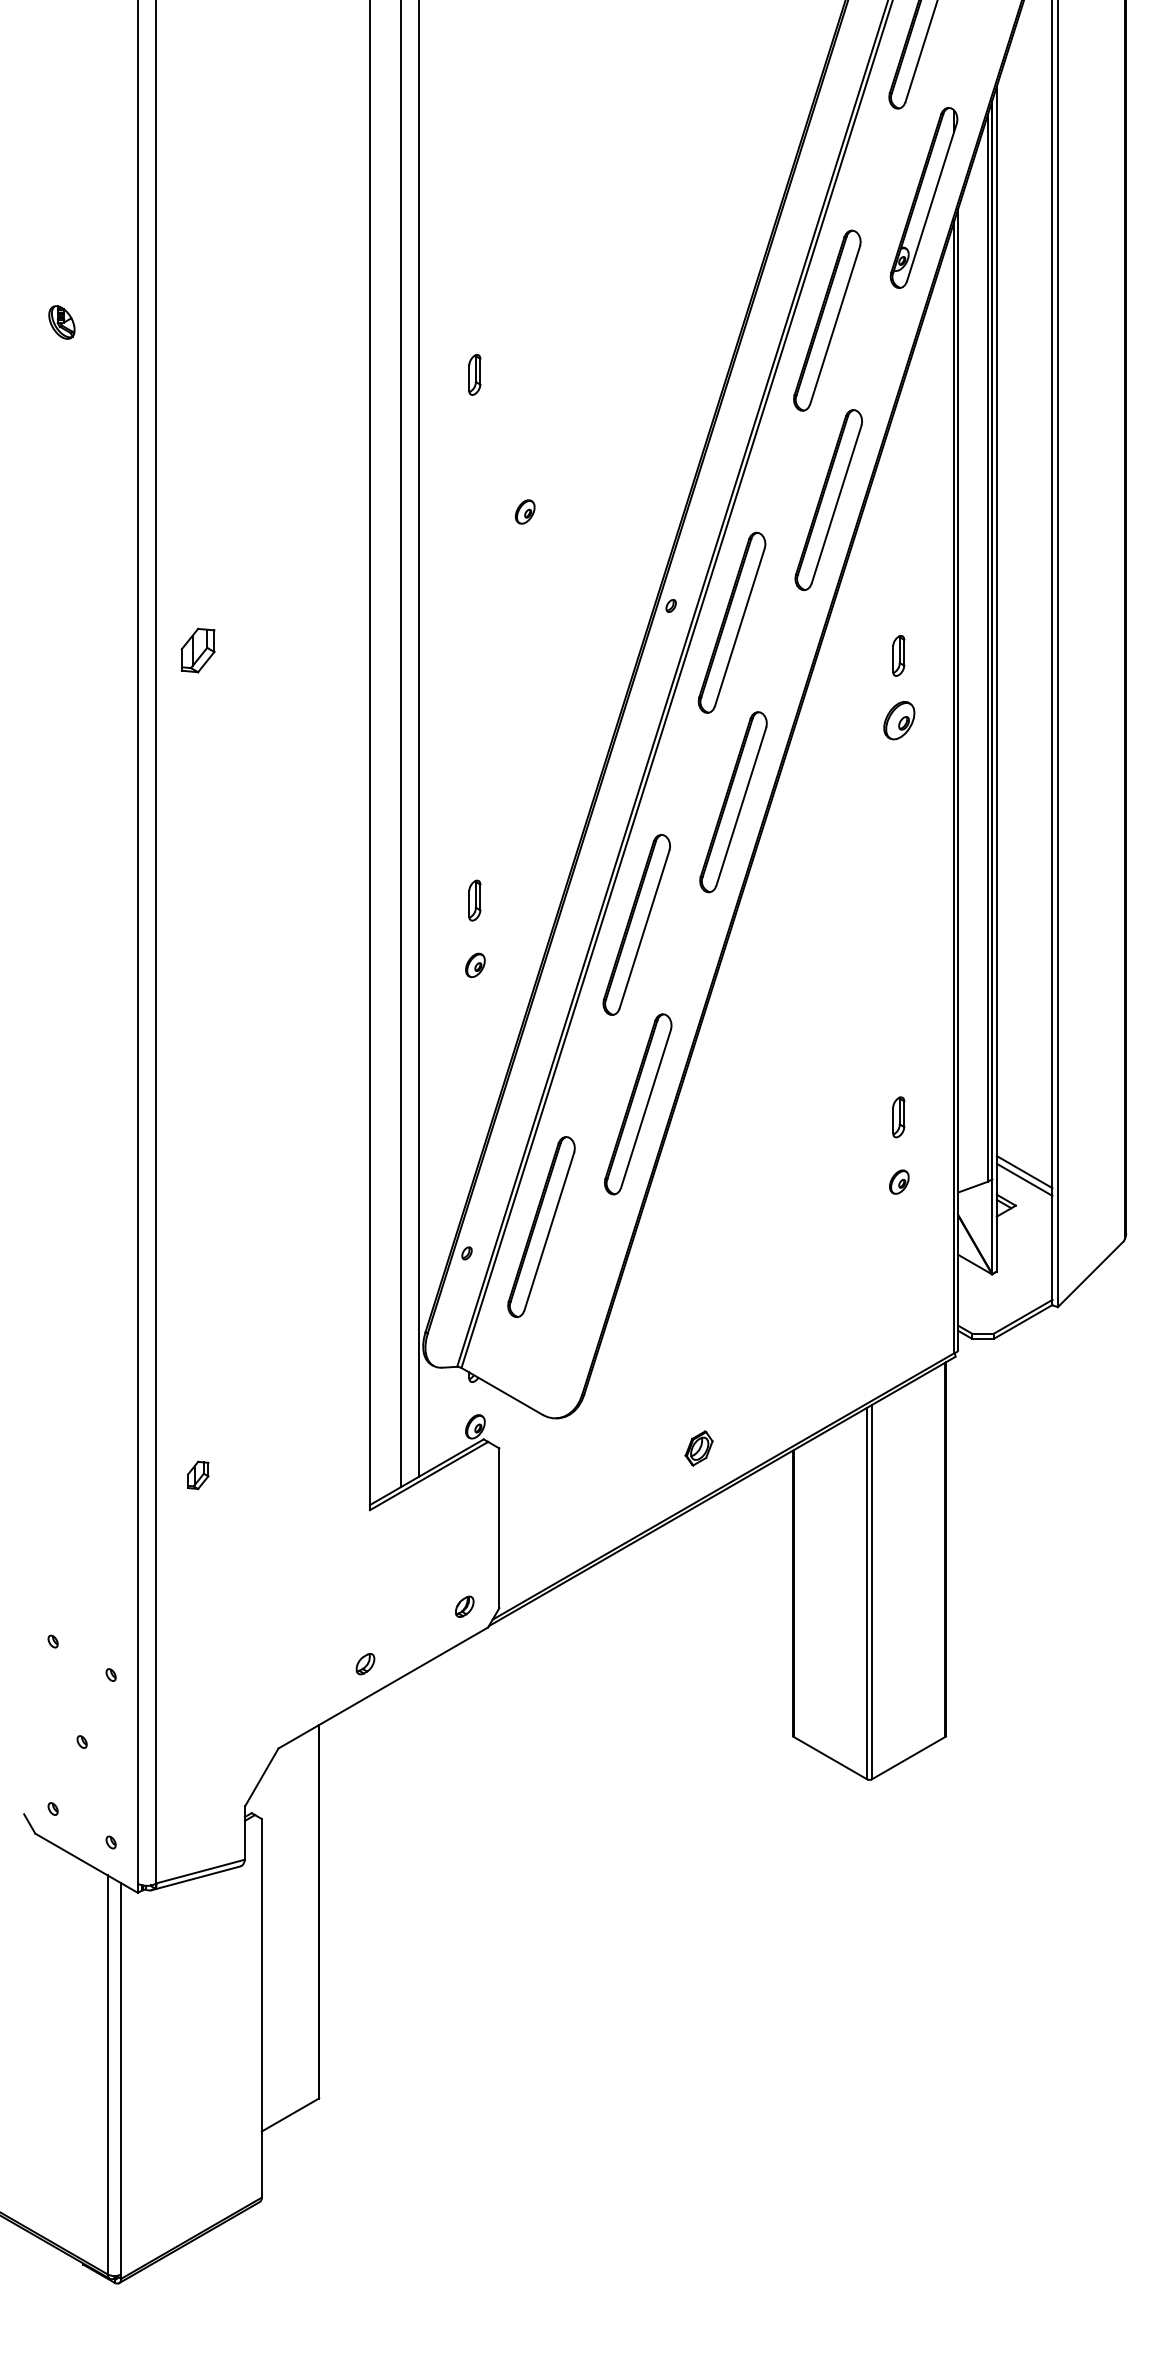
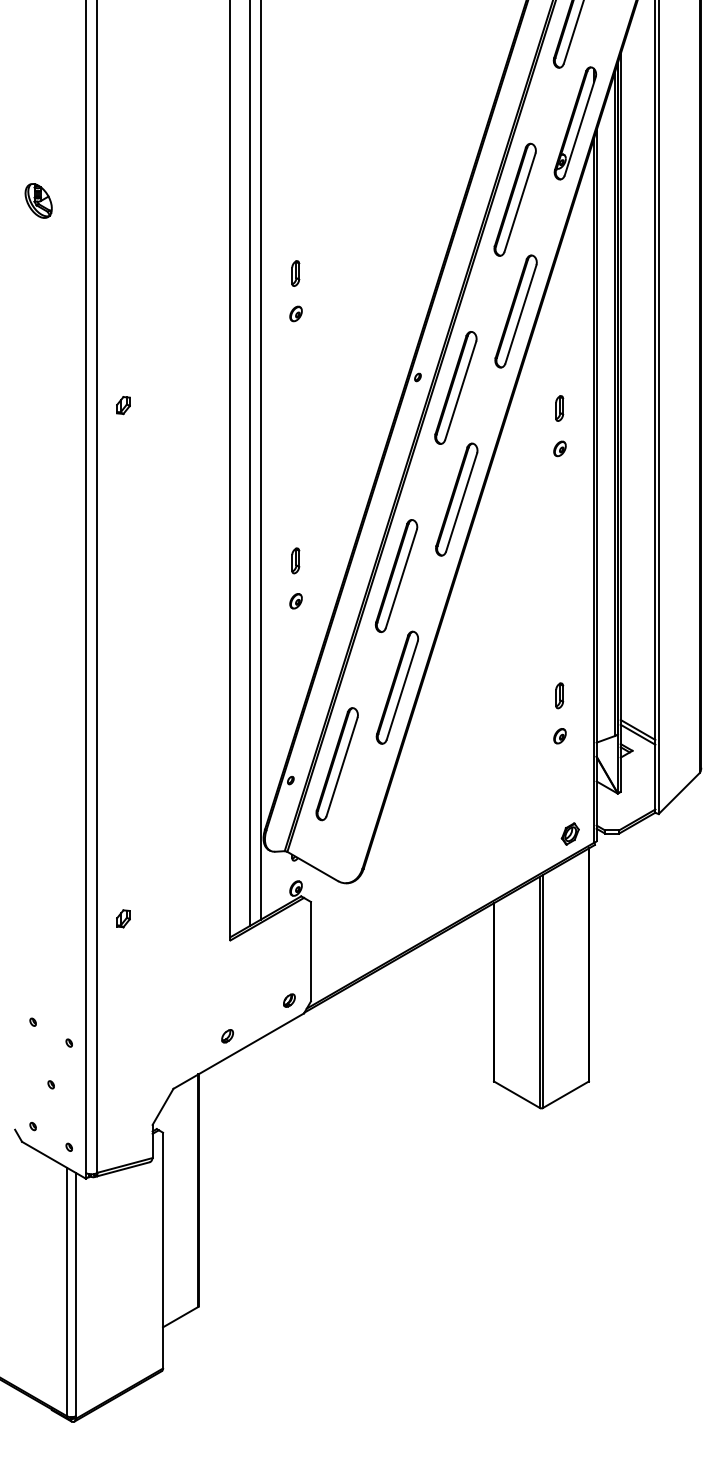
part: (61, 321) -> (38, 200), size x1.67
part: (474, 374) -> (295, 273), moved
part: (524, 511) -> (295, 313), moved
part: (198, 651) -> (123, 405), size x0.62
part: (898, 720) -> (559, 448), size x0.62
part: (697, 1447) -> (569, 833), moved

